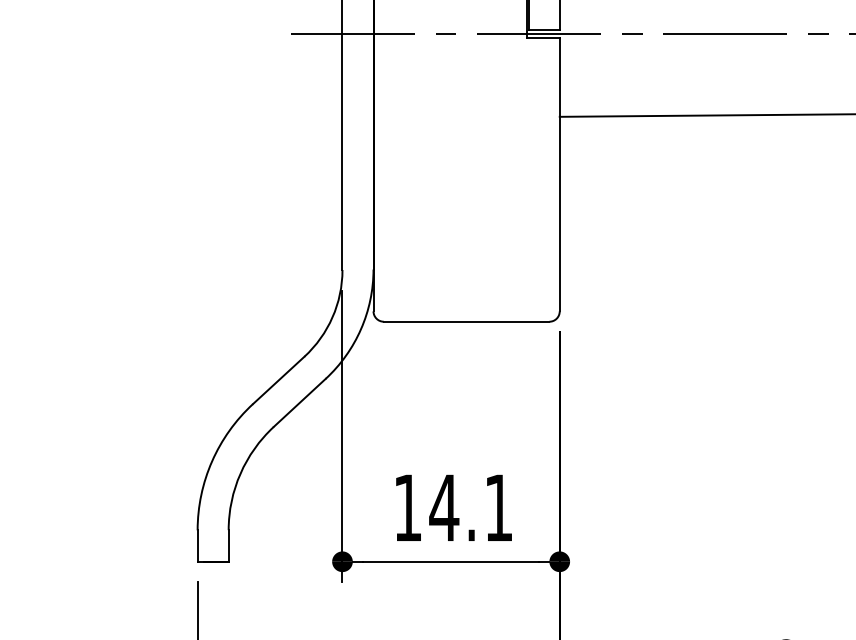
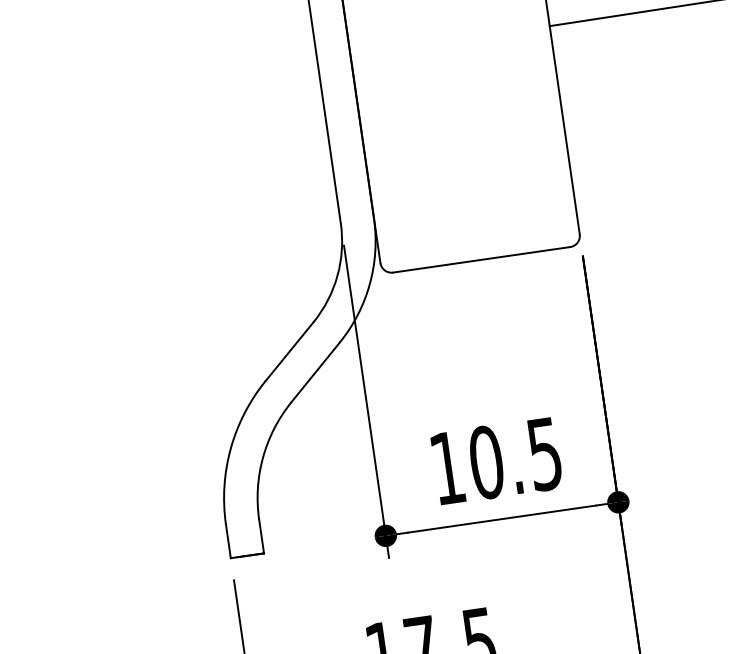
text: (470, 507) -> (514, 458), 14.1 -> 10.5

